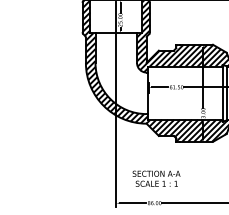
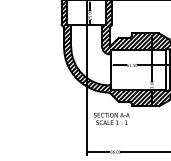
text: (156, 178) -> (111, 118), moved

